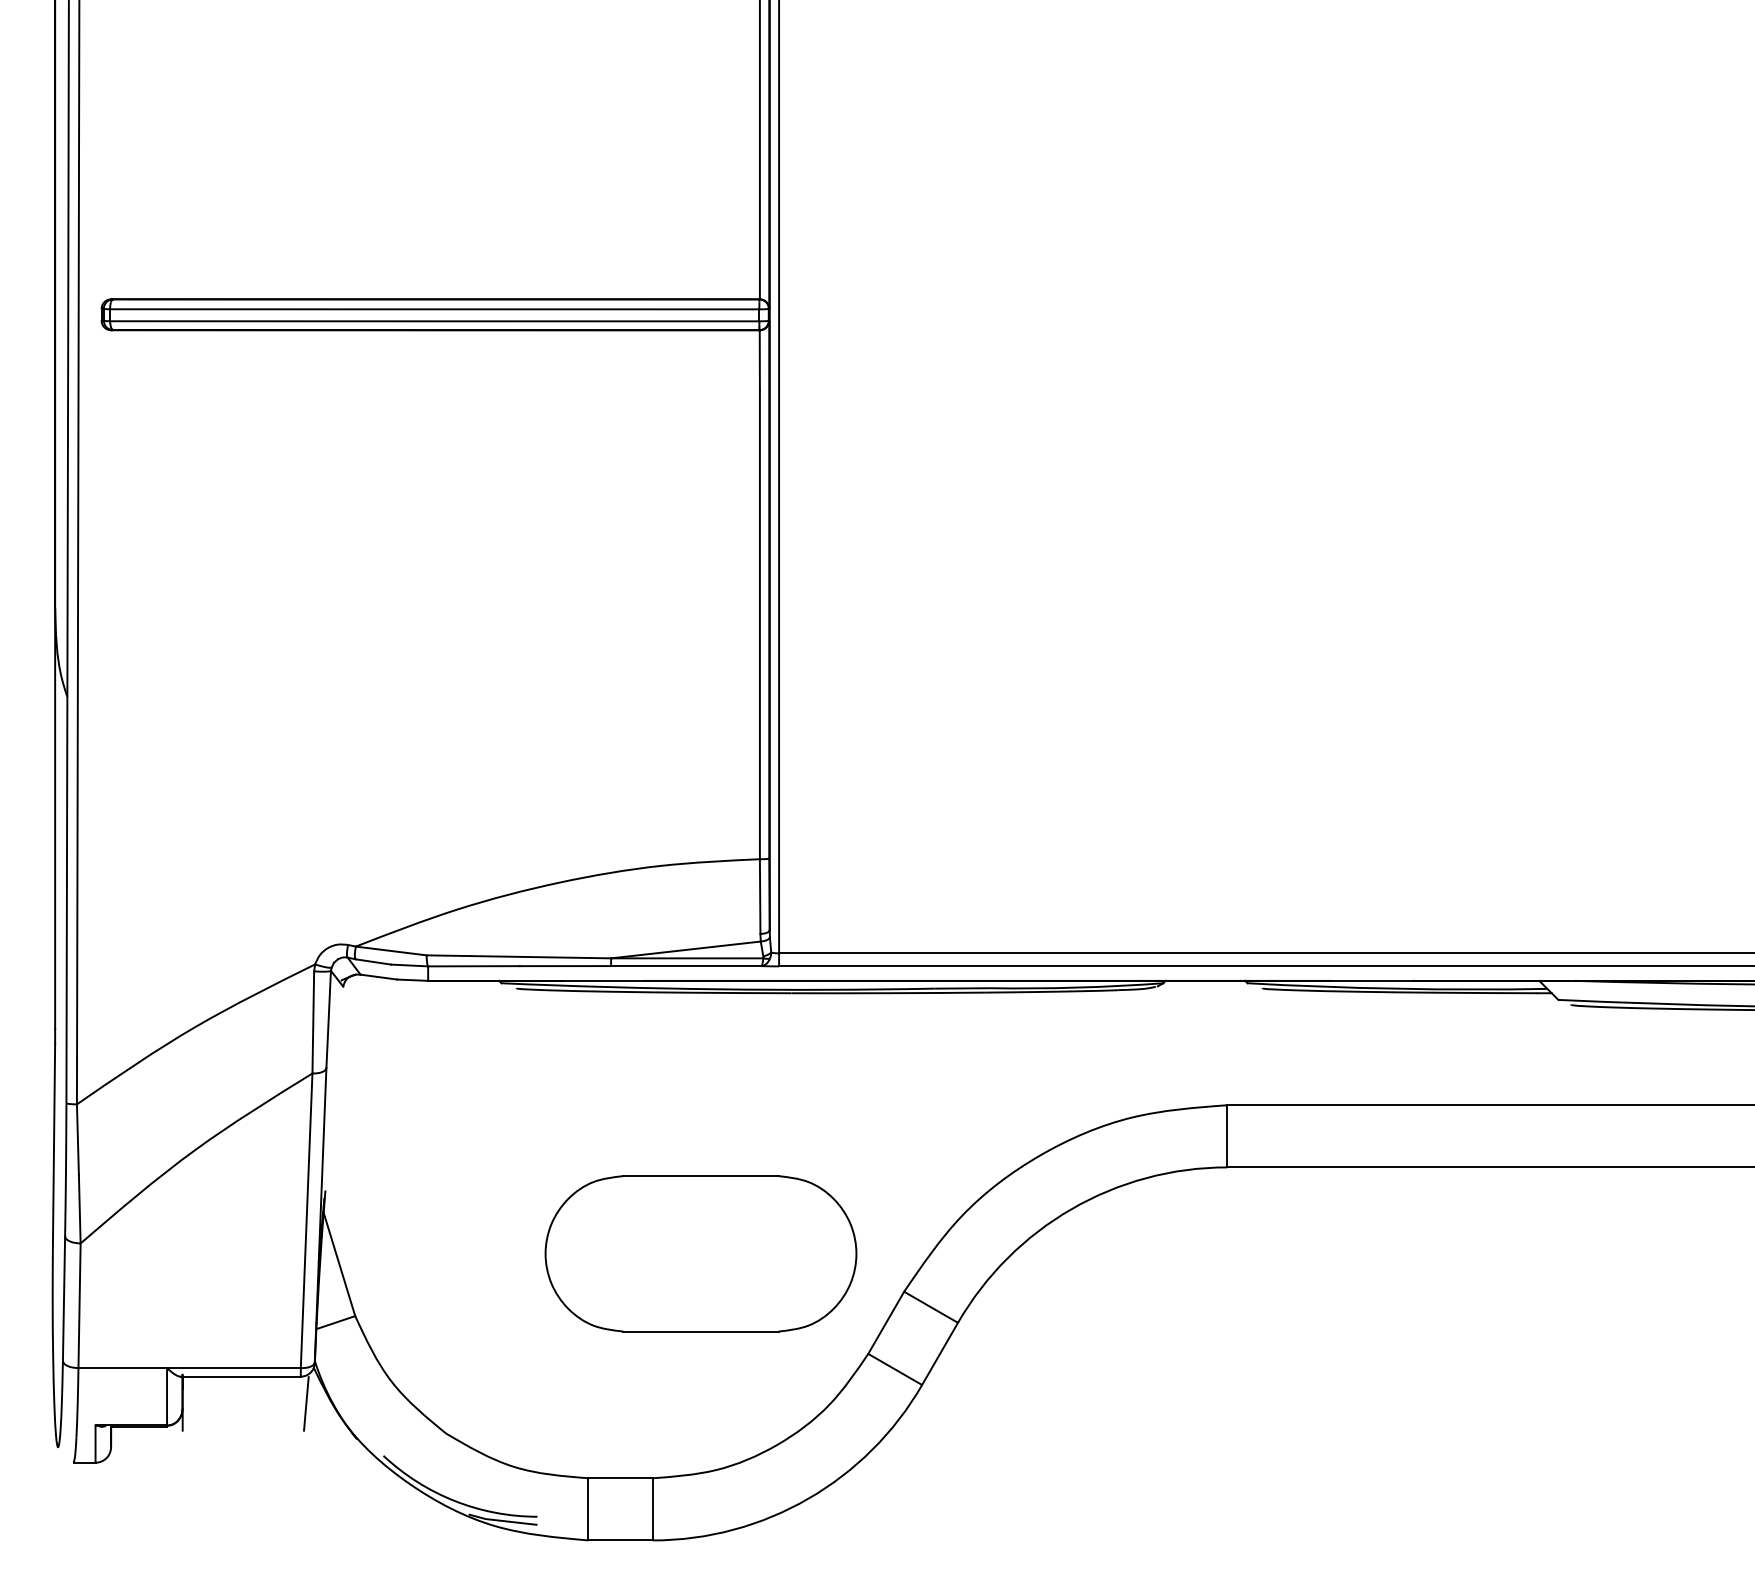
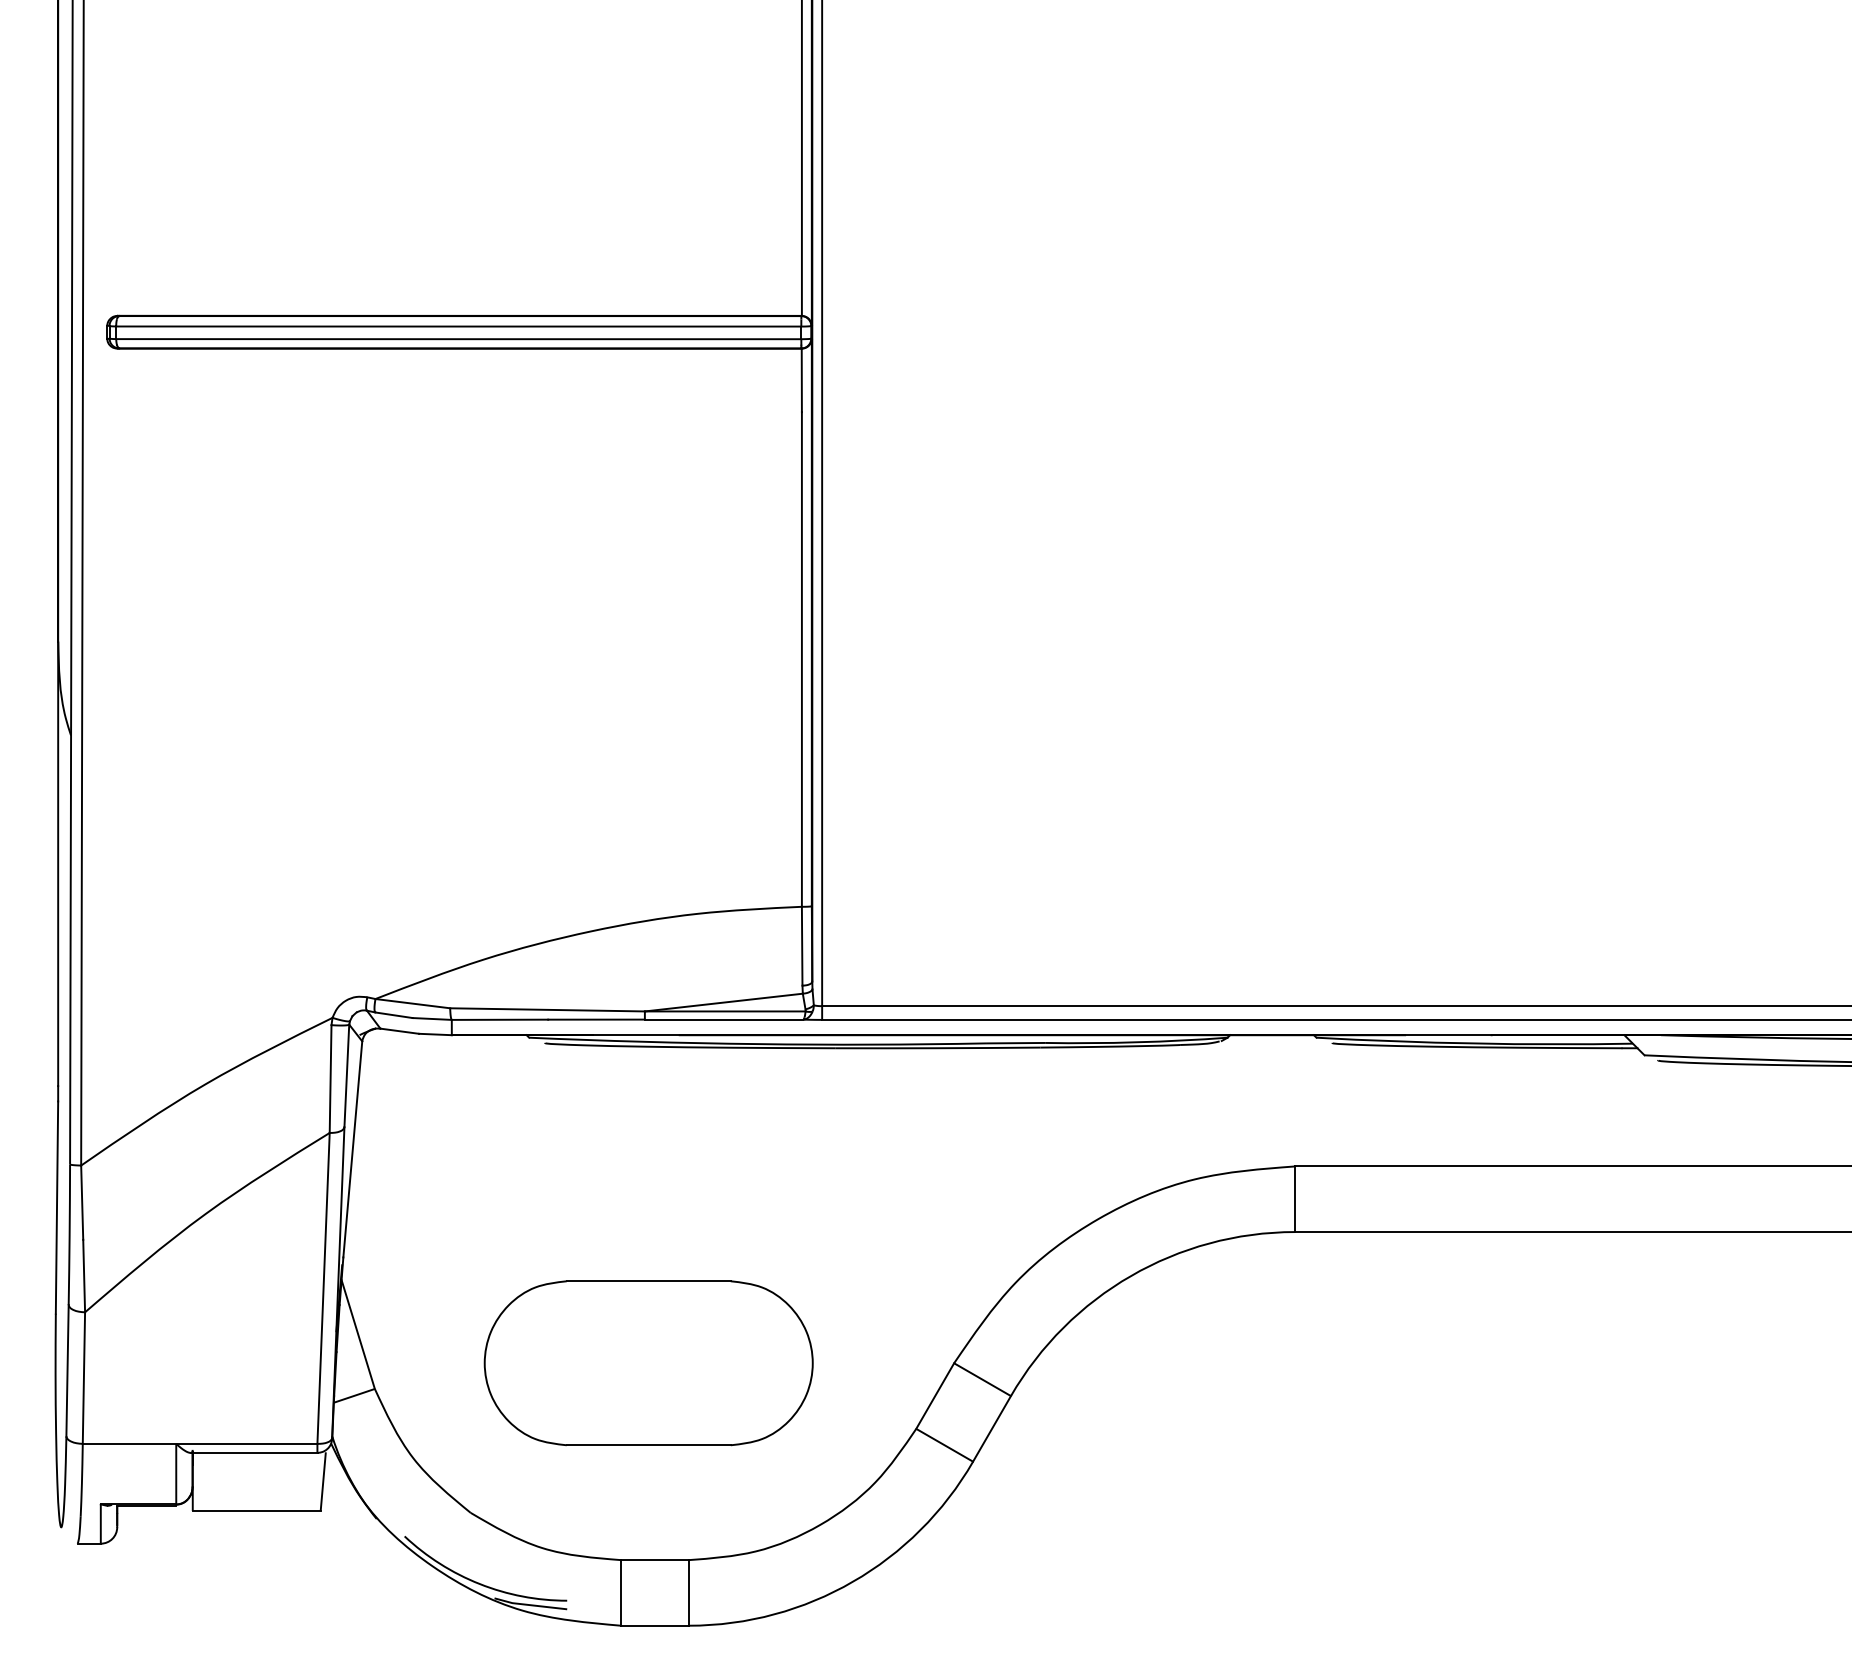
line: (334, 1089) -> (352, 1149), added
part: (700, 1254) -> (648, 1363), moved
line: (243, 1431) -> (256, 1510), added

